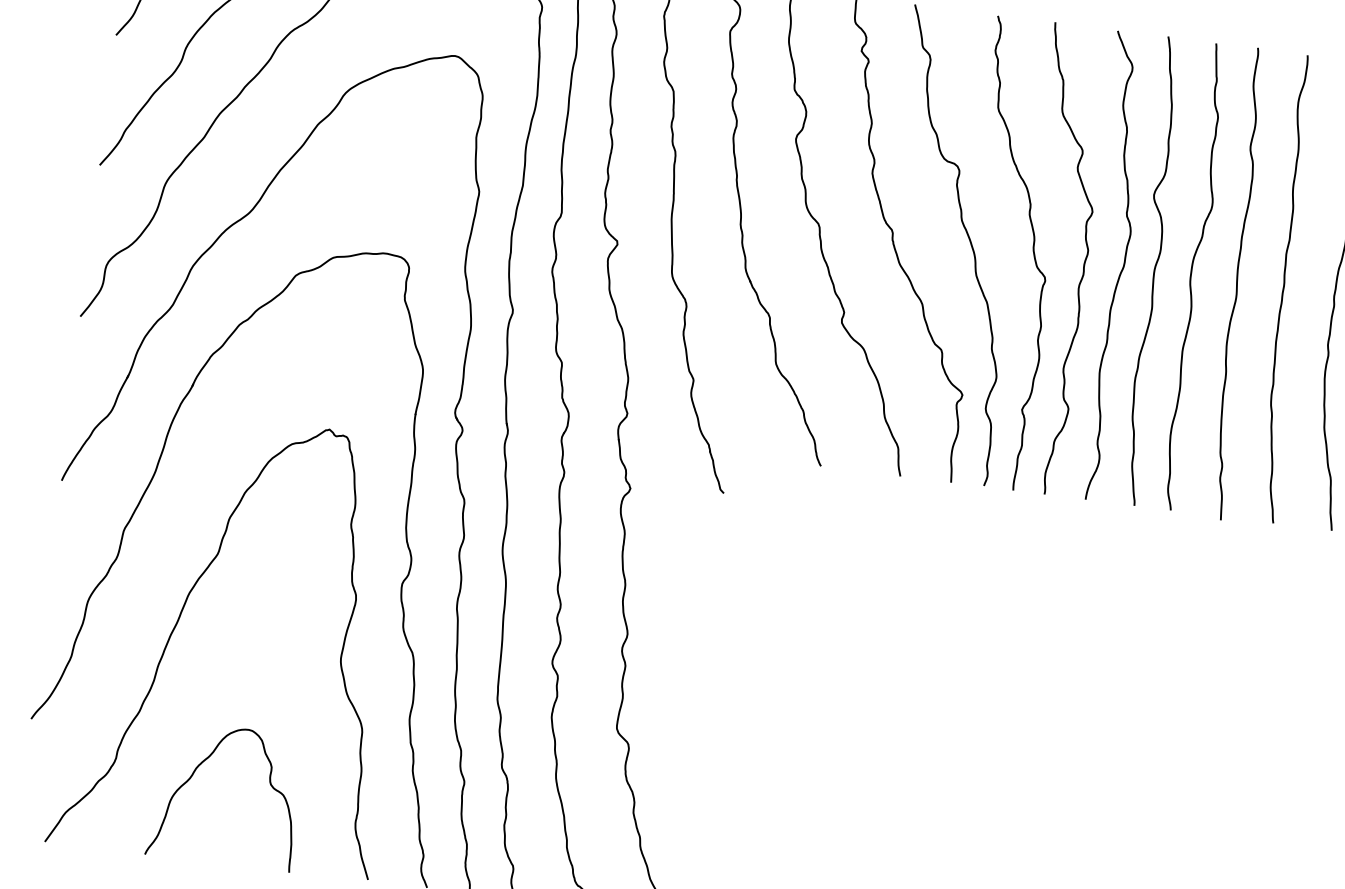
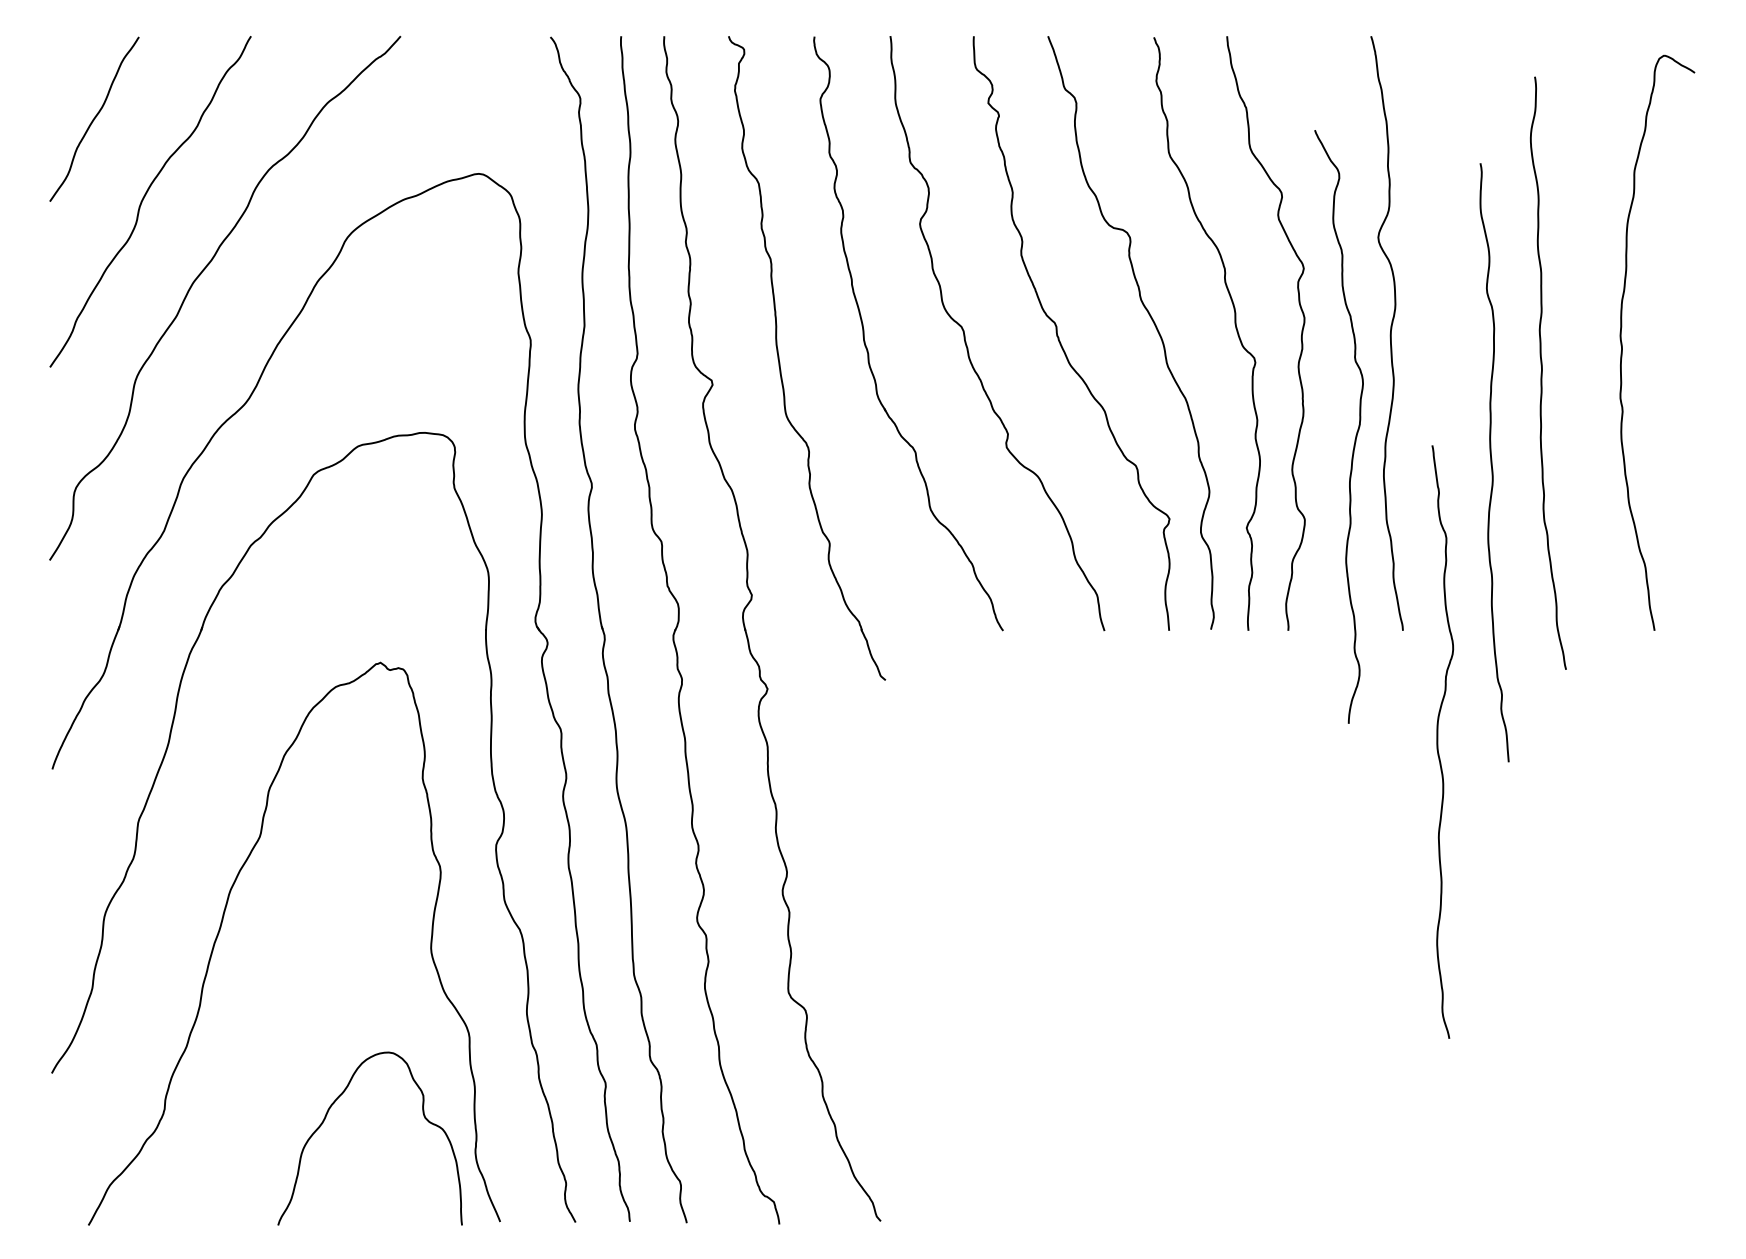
curve: (1120, 271) -> (1356, 431), moved
curve: (1191, 276) -> (1438, 741), moved
curve: (1237, 283) -> (1492, 462), moved
curve: (1284, 287) -> (1542, 372), moved
curve: (193, 774) -> (326, 1117), moved

